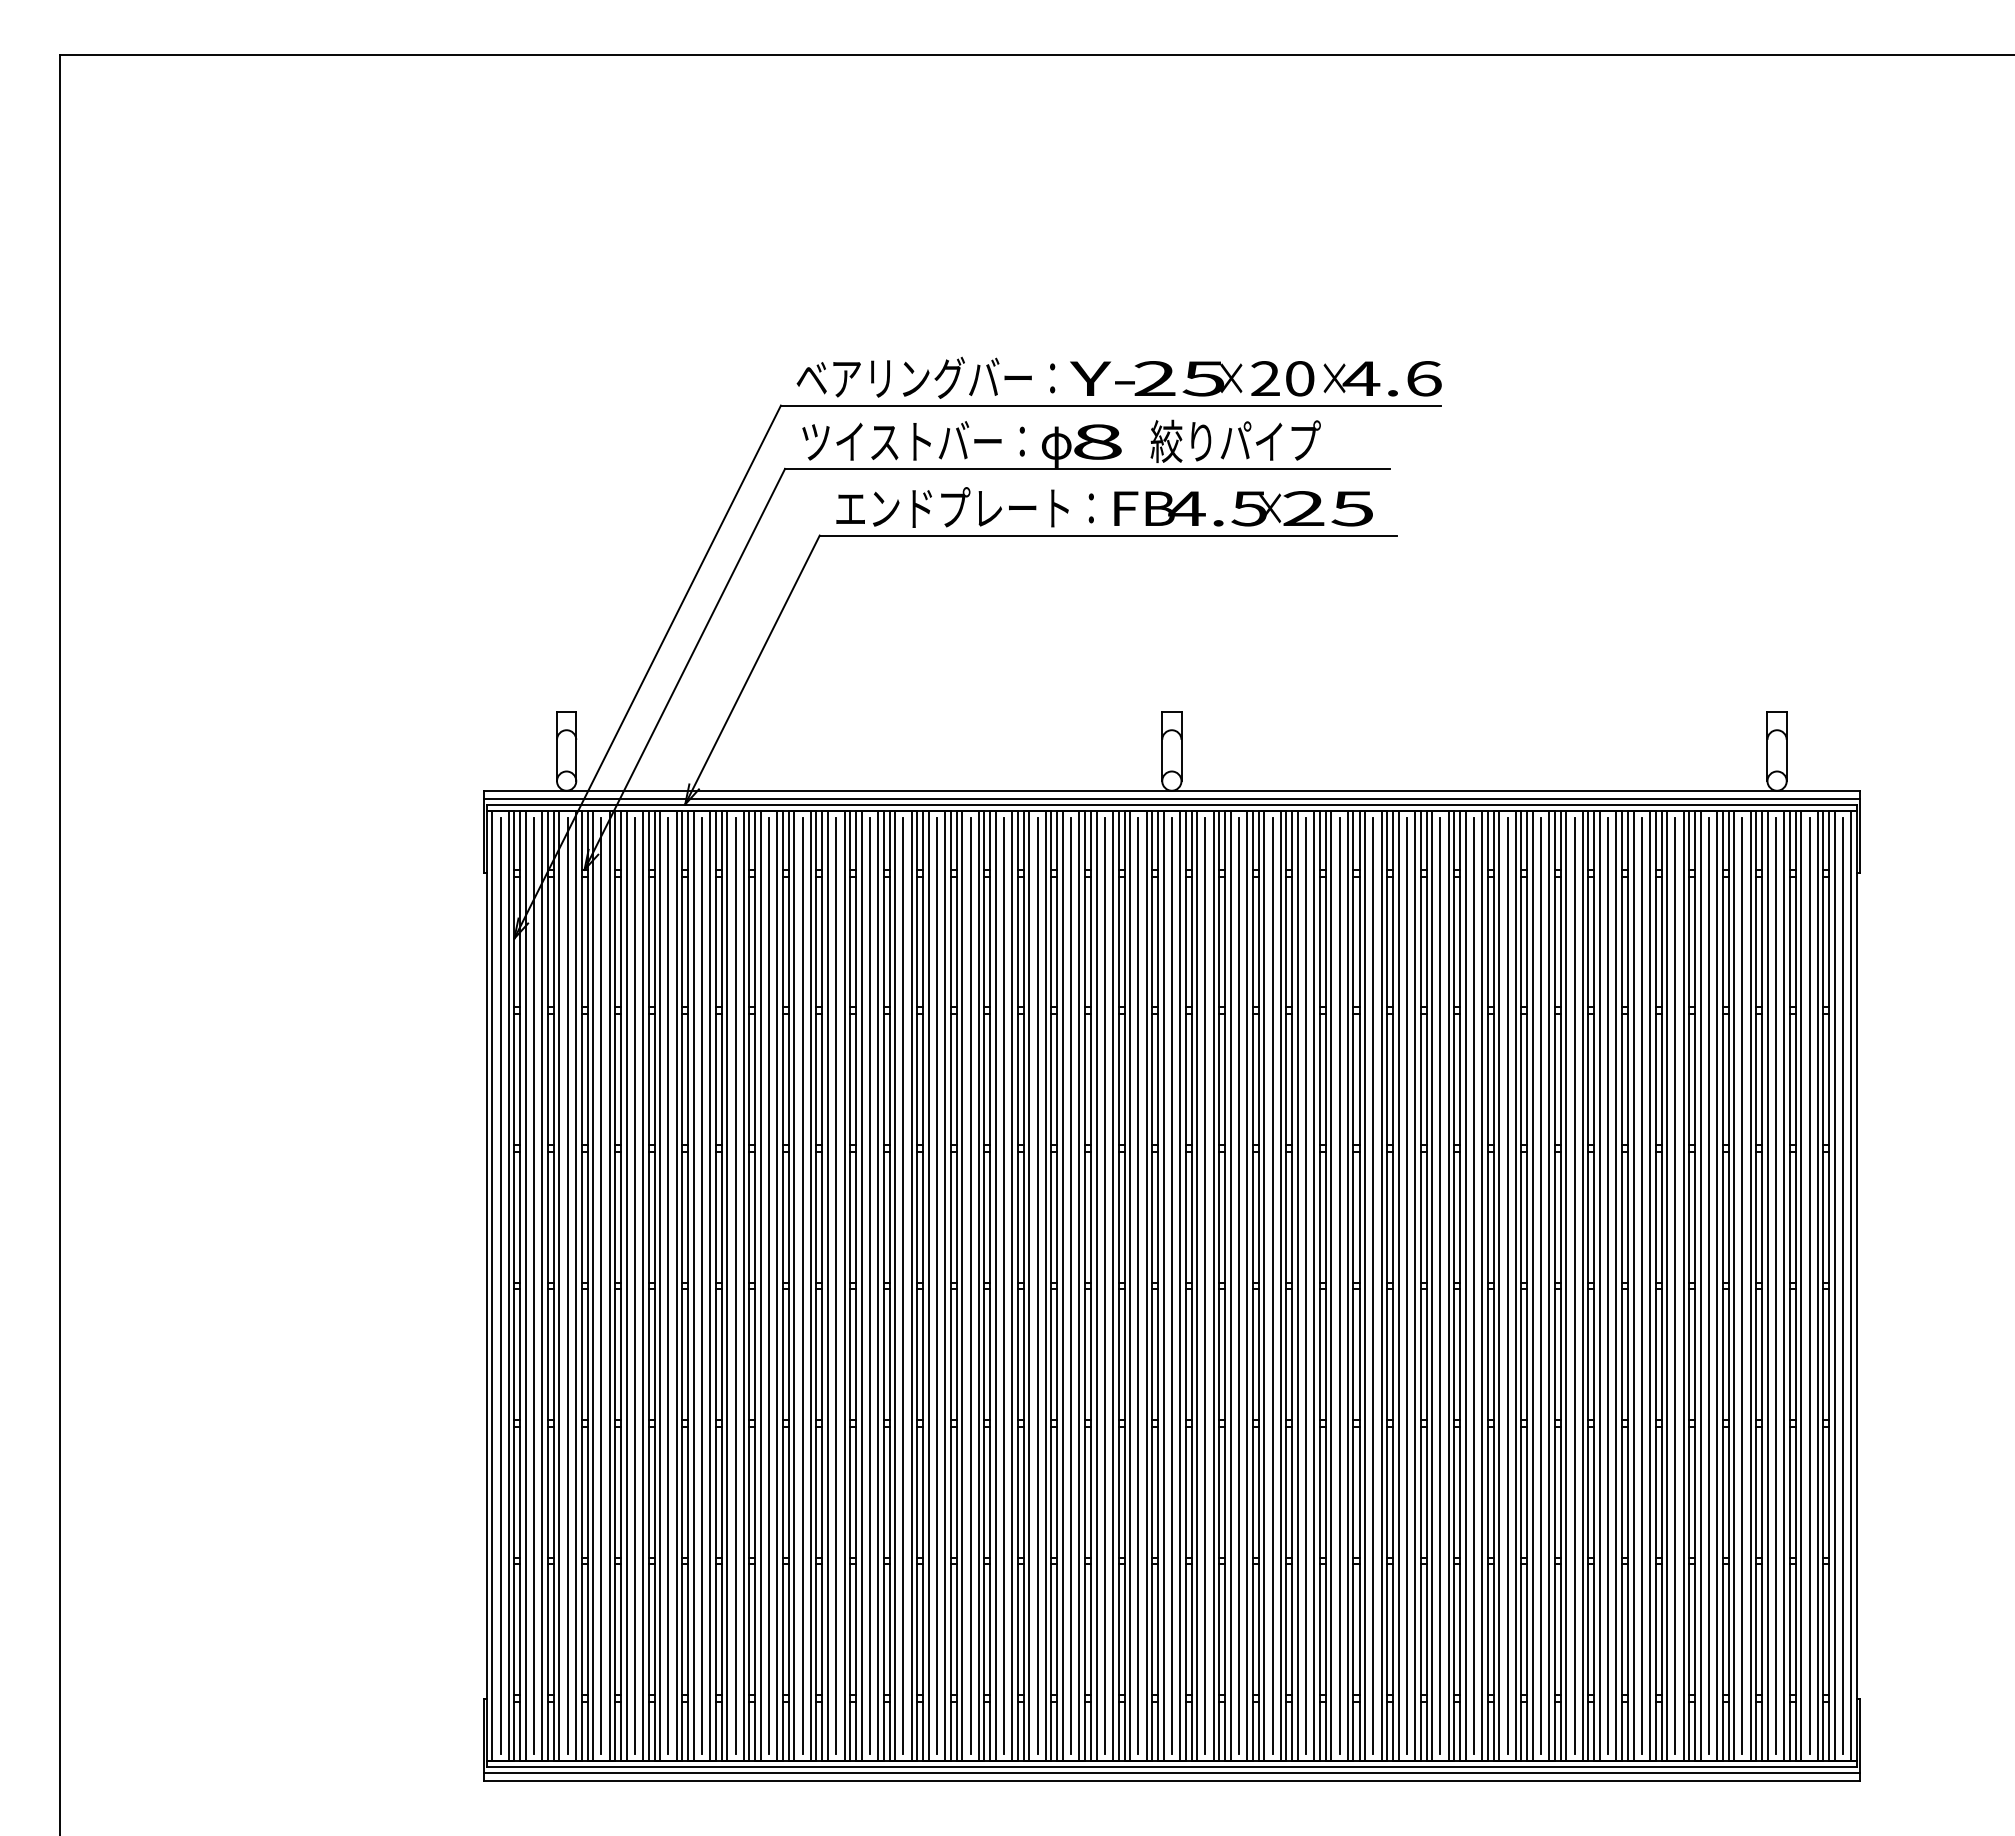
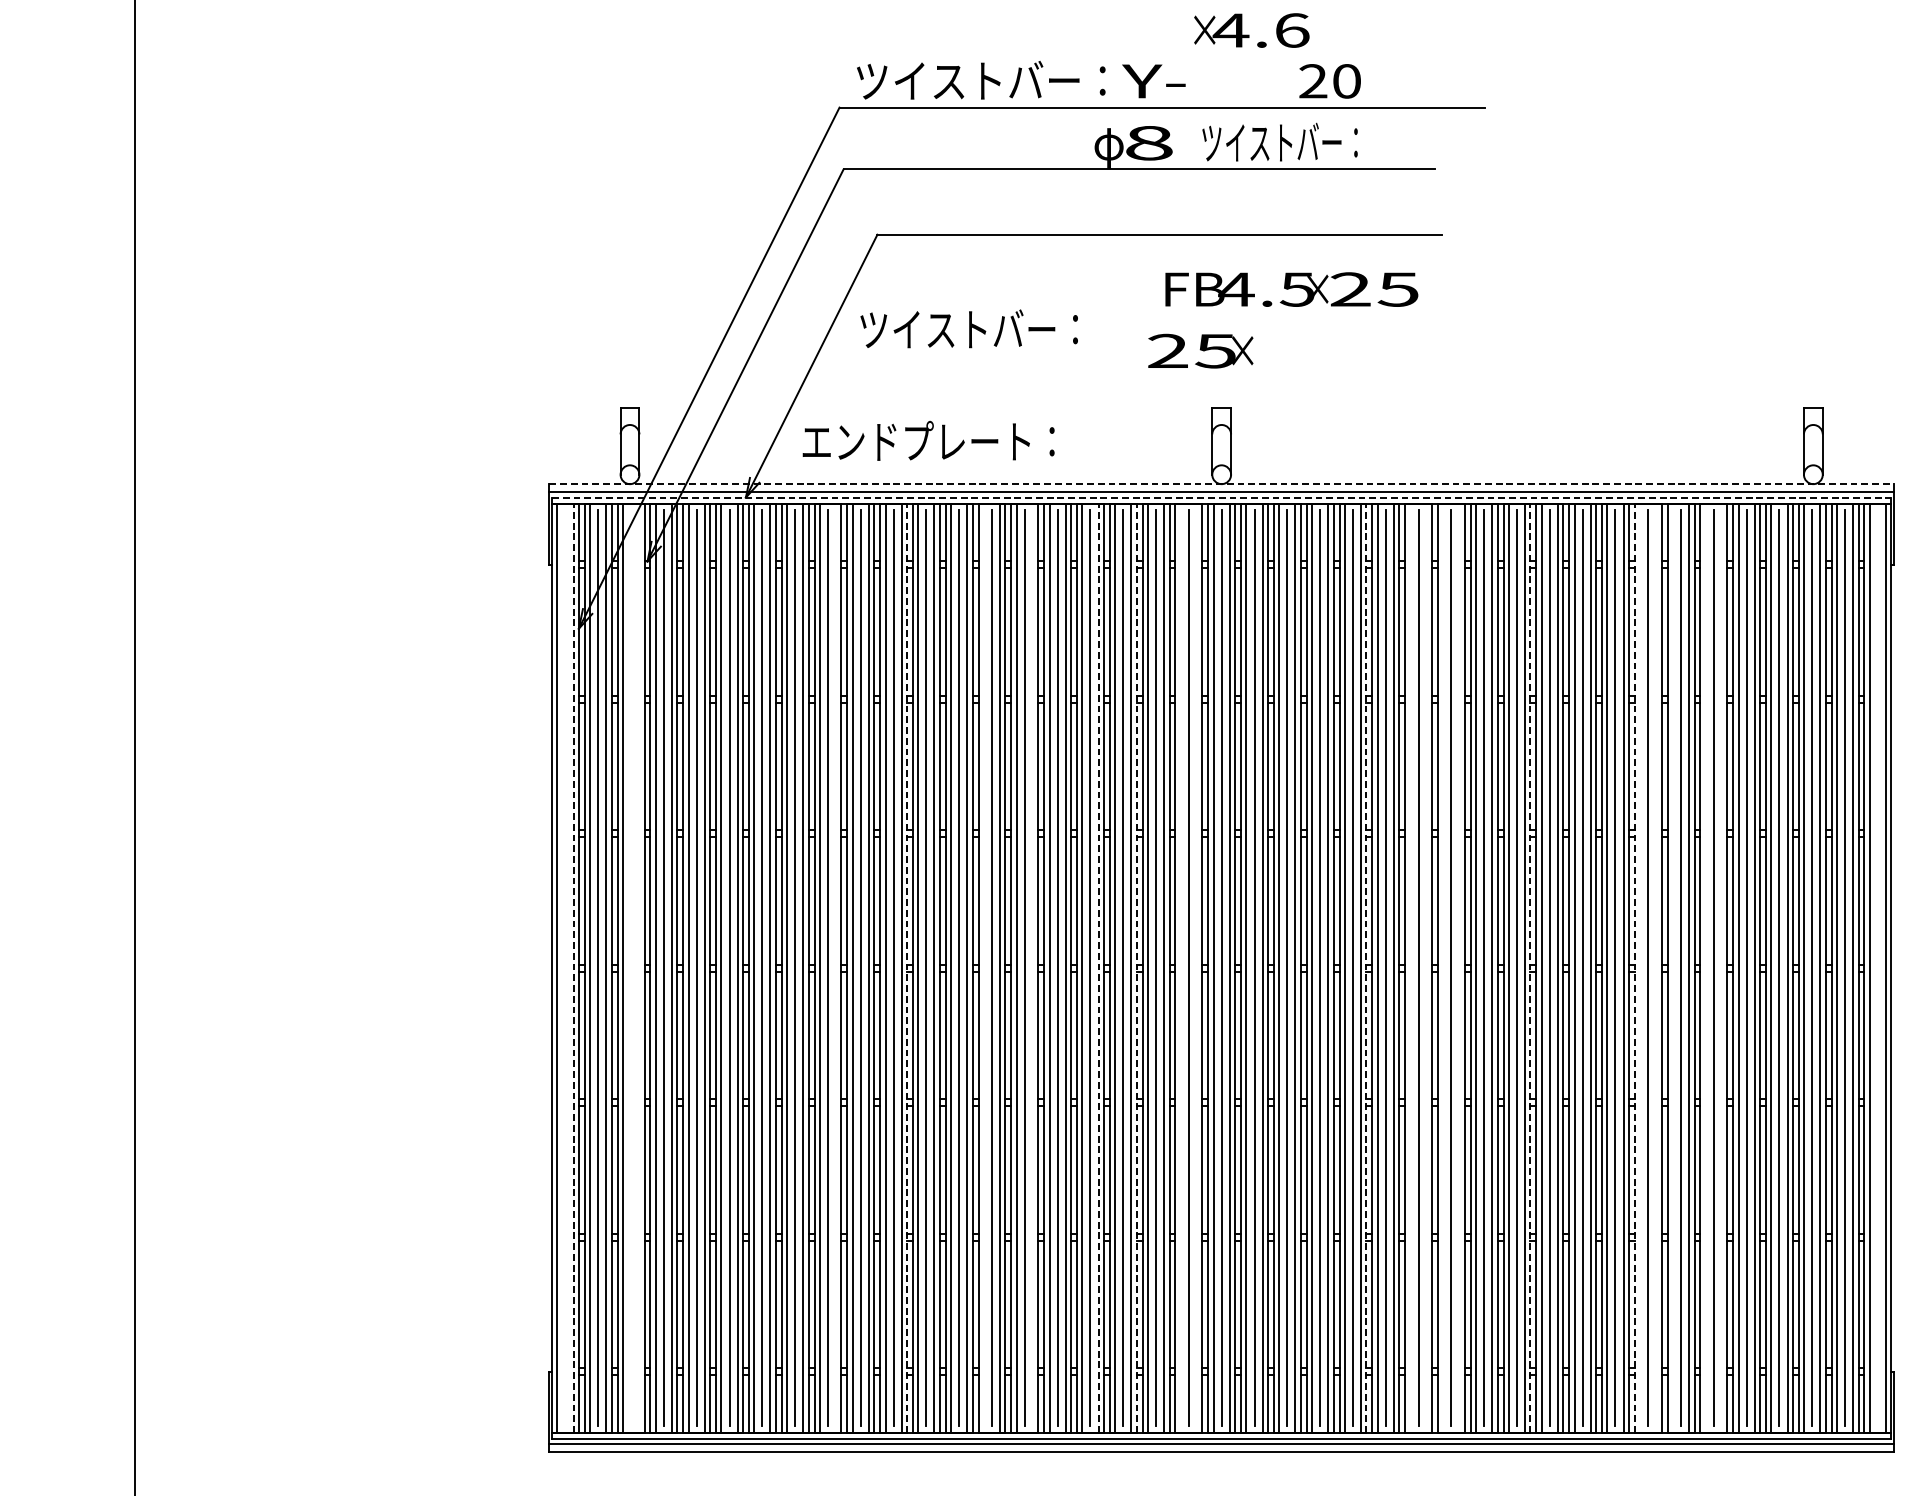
text: (925, 377) -> (980, 80), ベアリングバー： -> ツイストバー：
text: (1188, 378) -> (1200, 350), moved
text: (1382, 378) -> (1251, 30), moved
text: (913, 440) -> (969, 328), moved
text: (1235, 441) -> (1283, 142), 絞りパイプ -> ツイストバー：
text: (964, 507) -> (928, 440), moved
text: (1243, 508) -> (1291, 289), moved
line: (1171, 790) -> (1221, 483), solid -> dashed
line: (1172, 804) -> (1222, 497), solid -> dashed
line: (500, 1285) -> (565, 967), removed
line: (508, 1285) -> (573, 967), solid -> dashed
line: (567, 1285) -> (630, 967), removed
line: (575, 1285) -> (638, 967), removed
line: (777, 1285) -> (836, 967), removed
line: (850, 1285) -> (907, 967), solid -> dashed
line: (928, 1285) -> (983, 967), removed
line: (978, 1285) -> (1032, 967), removed
line: (1045, 1285) -> (1098, 967), solid -> dashed
line: (1084, 1285) -> (1136, 967), solid -> dashed
line: (1130, 1285) -> (1181, 967), removed
line: (1146, 1285) -> (1196, 967), removed
line: (1319, 1285) -> (1366, 967), solid -> dashed
line: (1364, 1285) -> (1410, 967), removed
line: (1381, 1285) -> (1426, 967), removed
line: (1398, 1285) -> (1443, 967), removed
line: (1415, 1285) -> (1459, 967), removed
line: (1487, 1285) -> (1530, 967), solid -> dashed
line: (1594, 1285) -> (1634, 967), solid -> dashed
line: (1599, 1285) -> (1639, 967), removed
line: (1616, 1285) -> (1656, 967), removed
line: (1633, 1285) -> (1672, 967), removed
line: (1667, 1285) -> (1706, 967), removed
line: (1683, 1285) -> (1721, 967), removed
line: (1843, 1285) -> (1878, 967), removed

